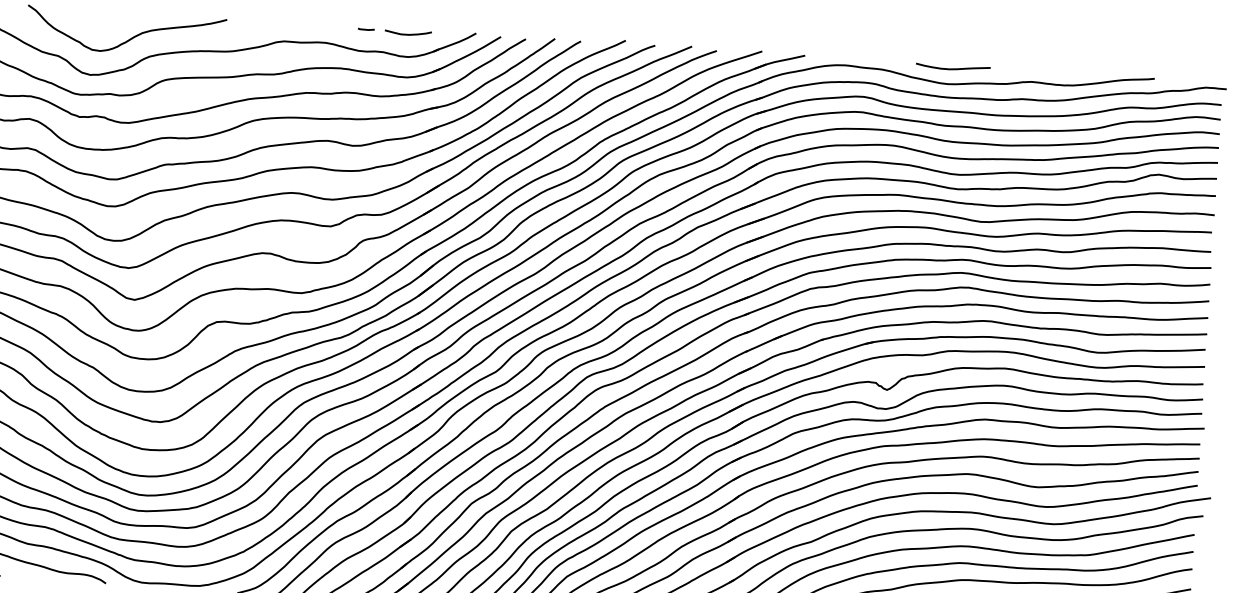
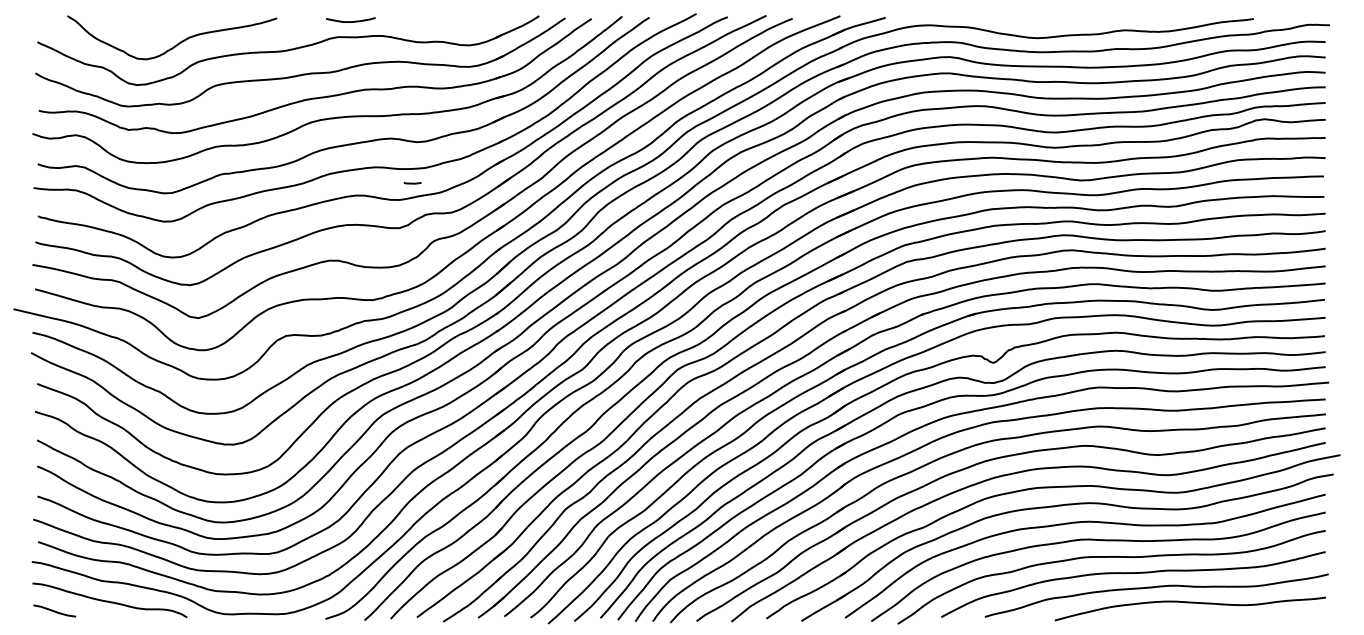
line: (366, 29) -> (412, 183), moved
curve: (407, 34) -> (350, 21), moved
curve: (952, 68) -> (1041, 21), removed

